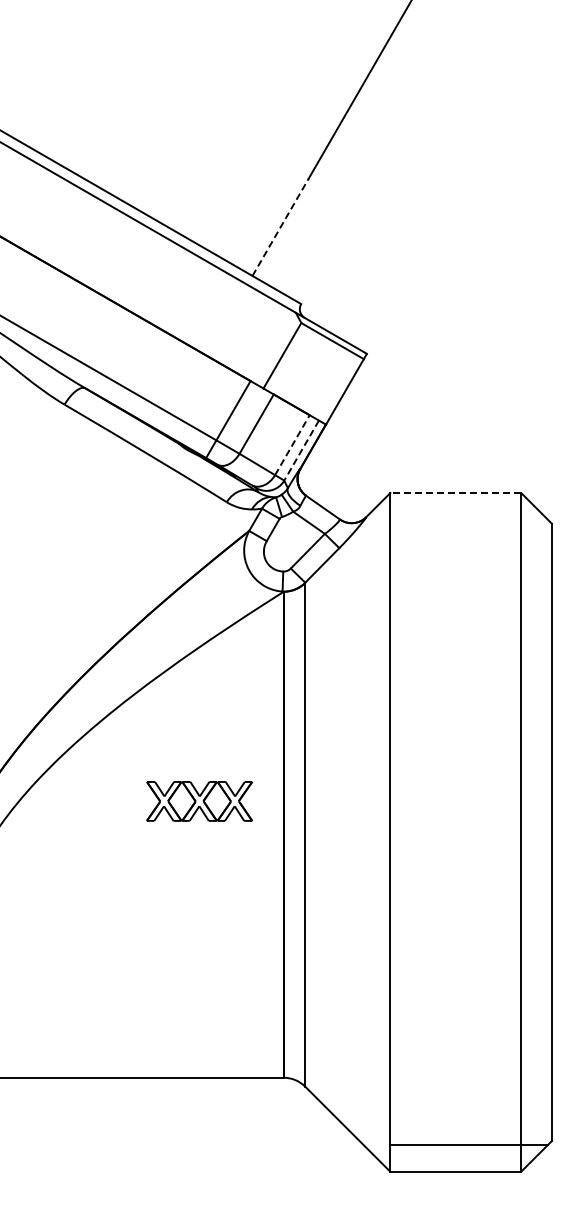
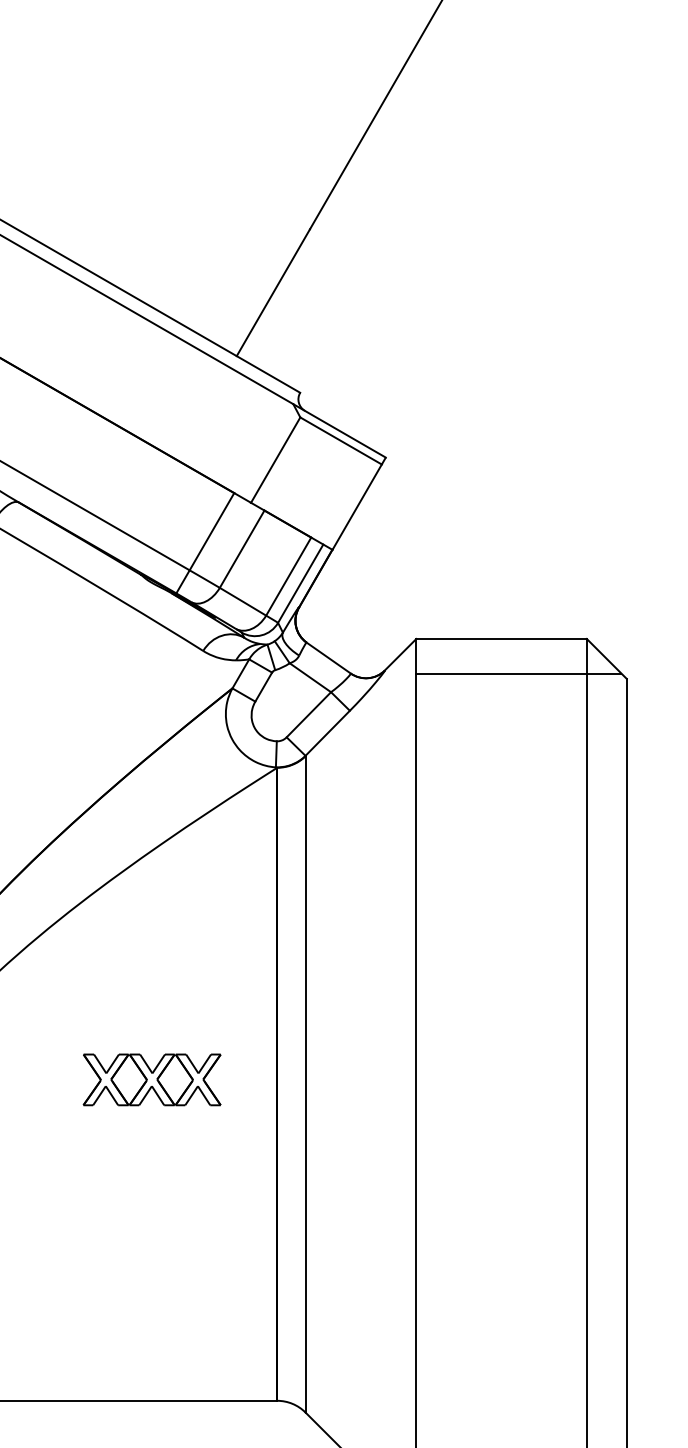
line: (280, 226) -> (273, 291), dashed -> solid
line: (292, 445) -> (288, 577), dashed -> solid
line: (301, 450) -> (300, 583), dashed -> solid
line: (455, 493) -> (501, 639), dashed -> solid
line: (468, 519) -> (518, 673), added
part: (199, 801) -> (152, 1079), moved

